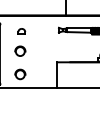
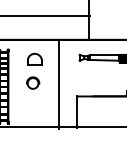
part: (21, 31) -> (34, 59), size x1.67
line: (41, 52) -> (58, 84), added
part: (20, 73) -> (33, 110), removed

